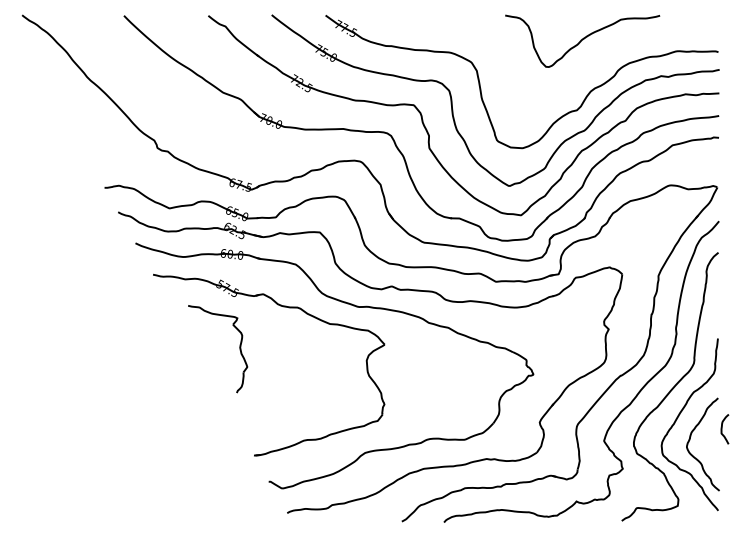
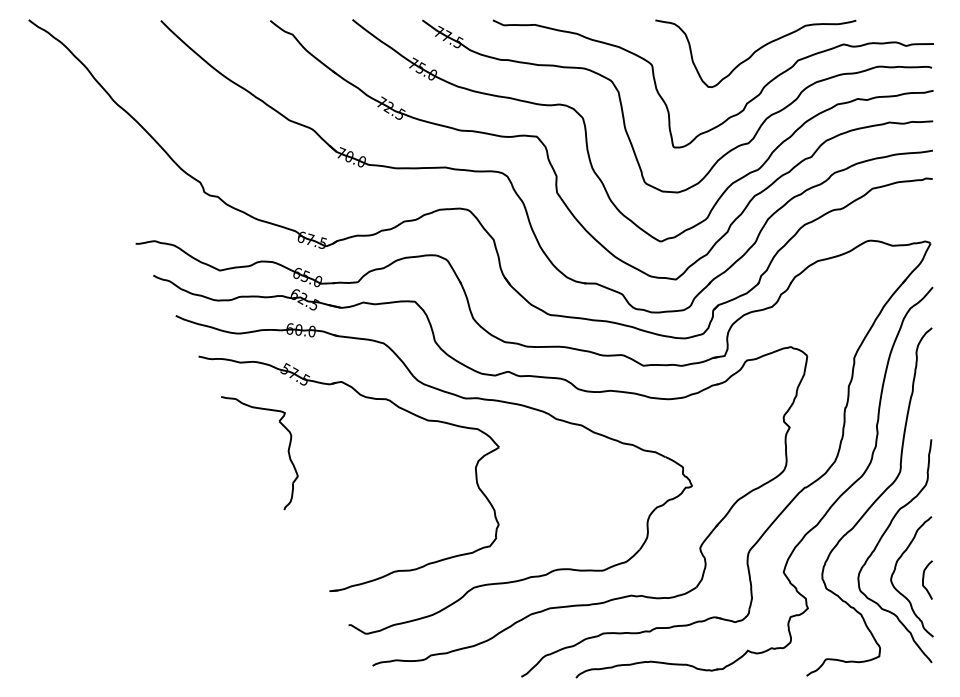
curve: (562, 89) -> (729, 116), added
part: (239, 347) -> (287, 451), moved
curve: (722, 428) -> (924, 578), moved

